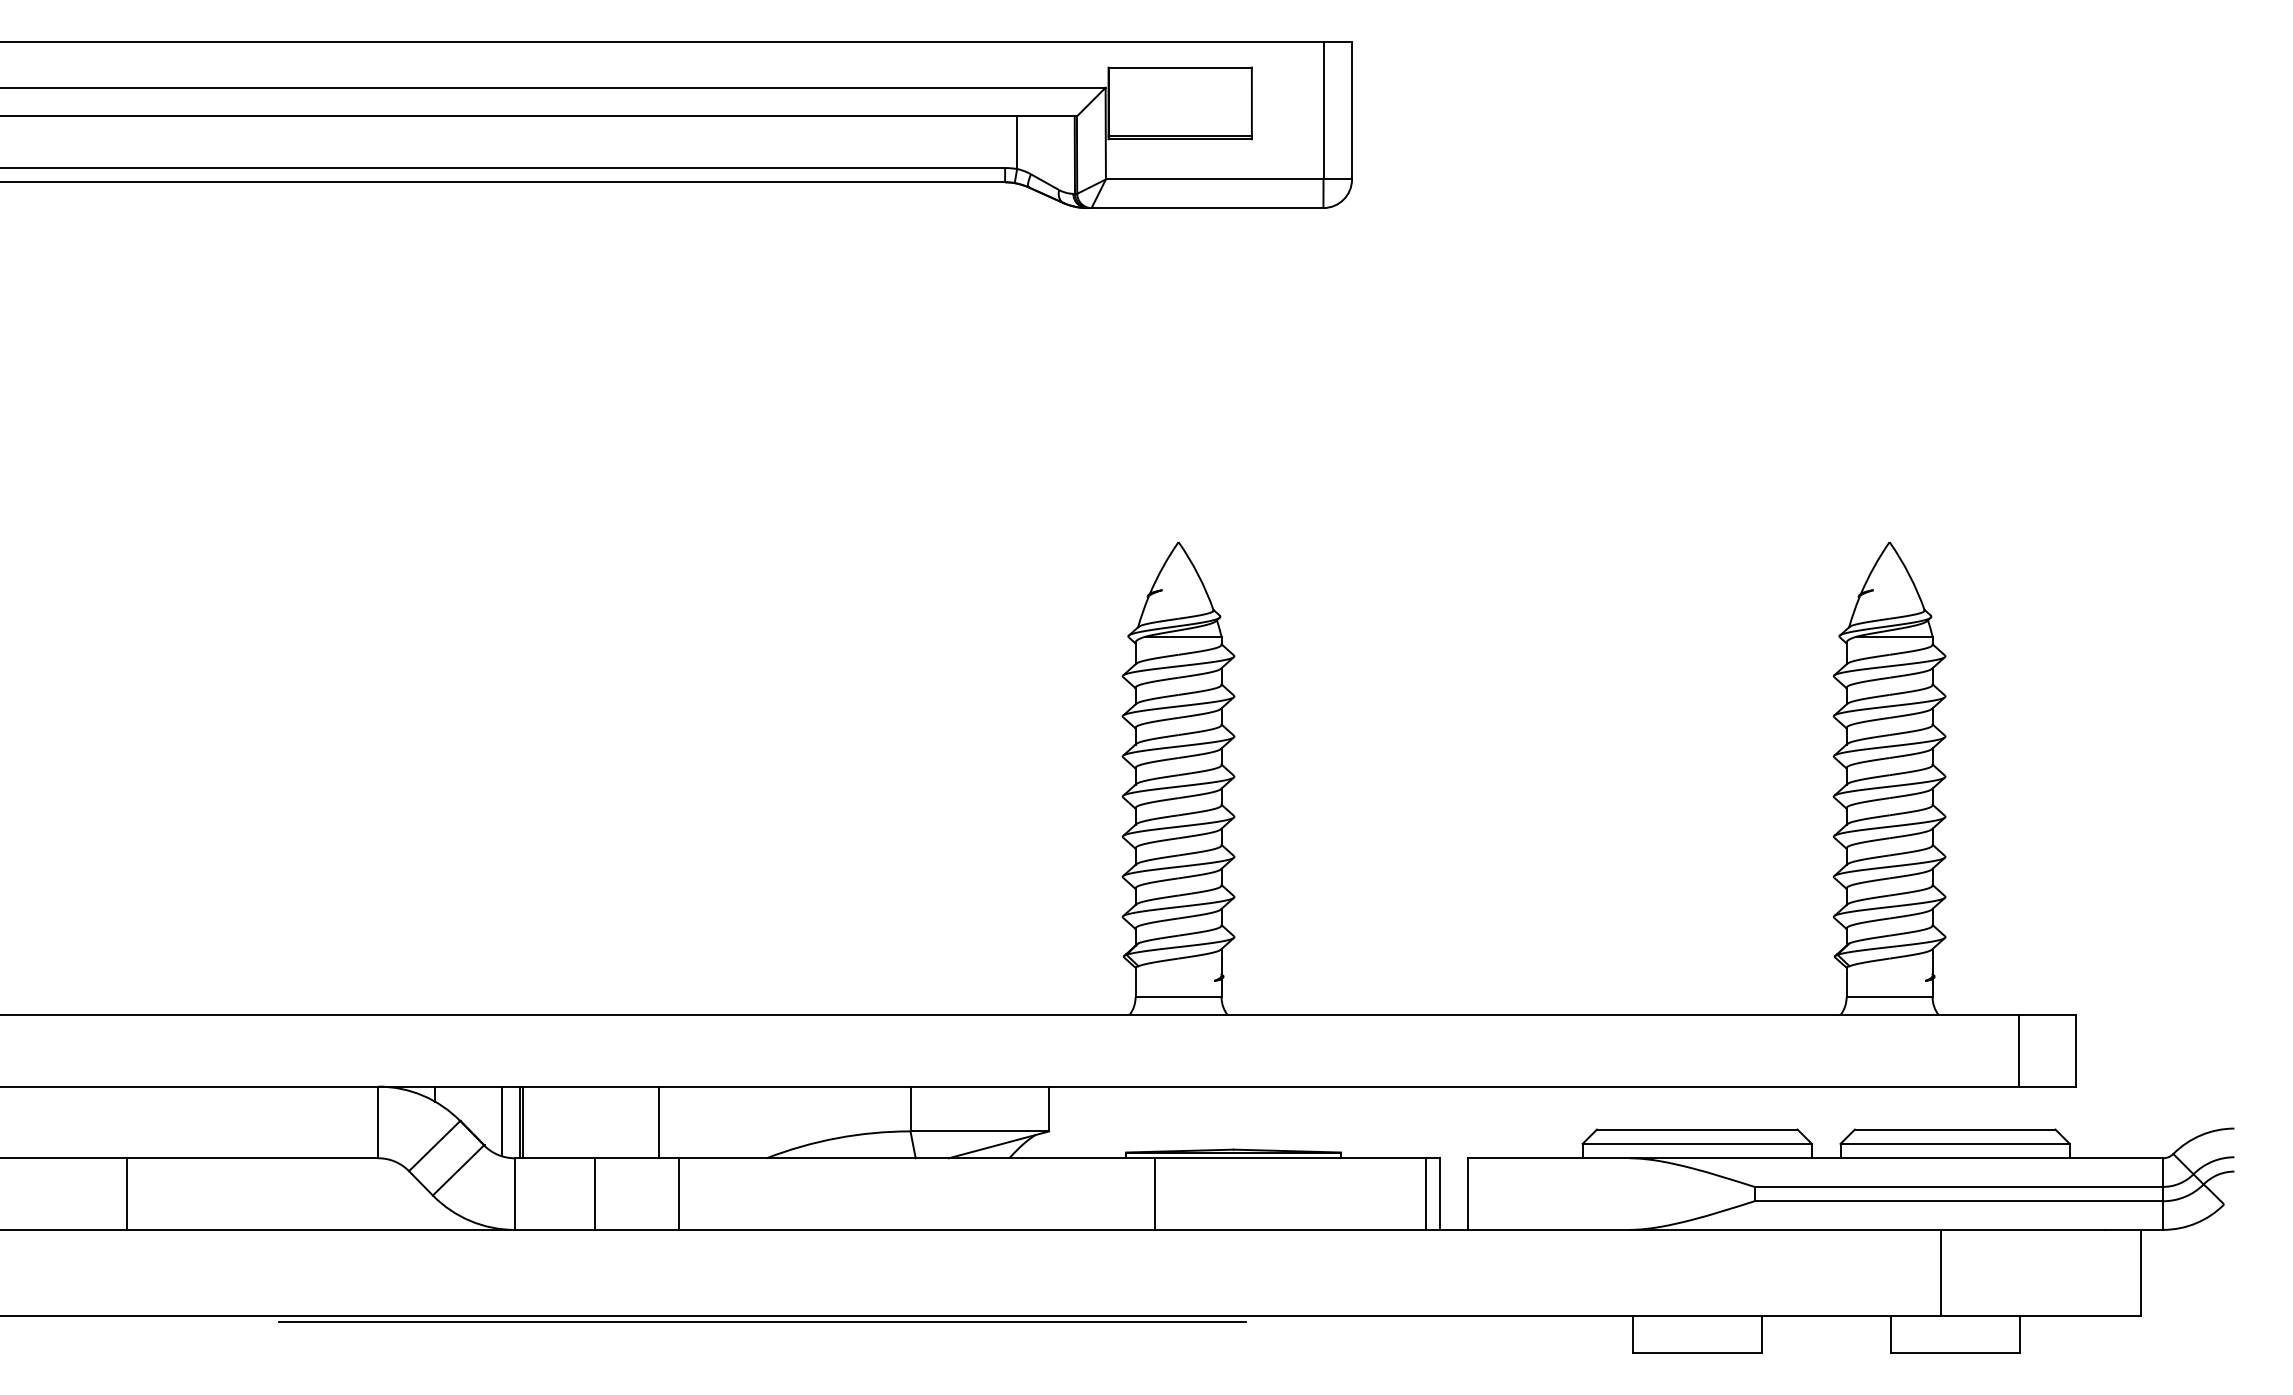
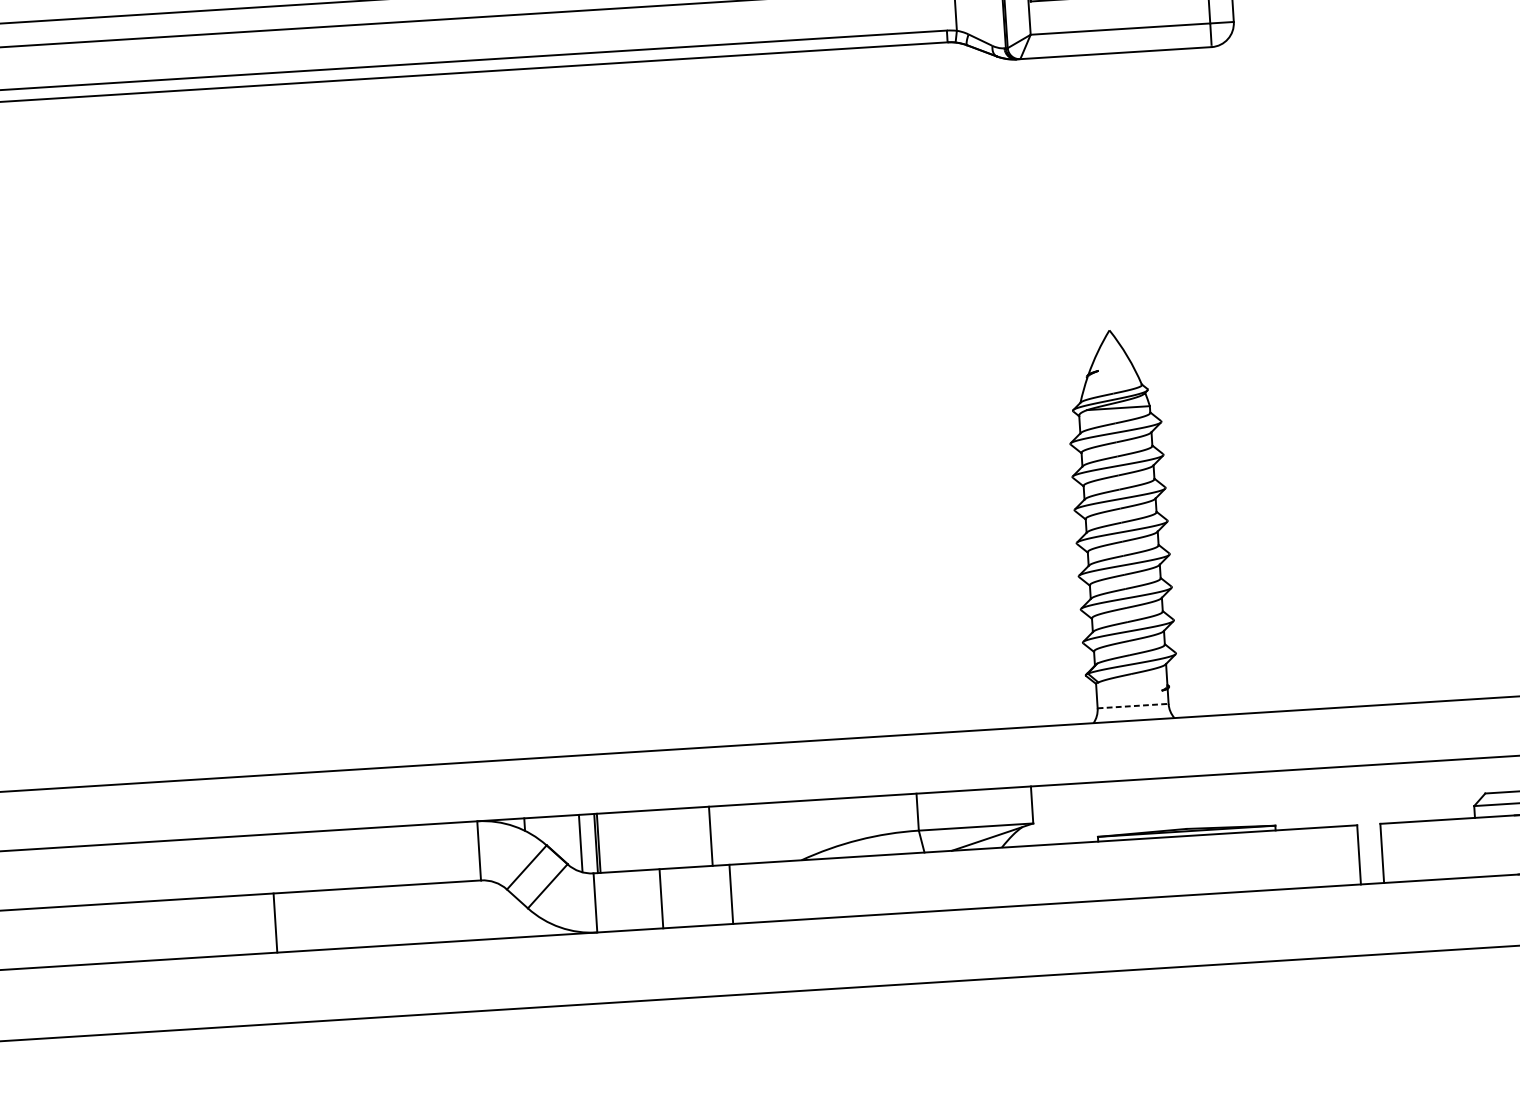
line: (1178, 997) -> (1133, 706), solid -> dashed
line: (1155, 1193) -> (1124, 869), removed
line: (1425, 1193) -> (1347, 855), removed
line: (761, 1321) -> (805, 995), removed

